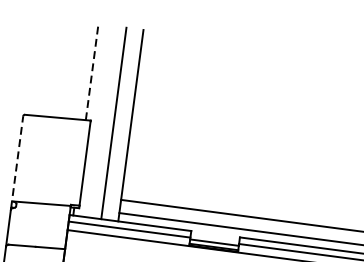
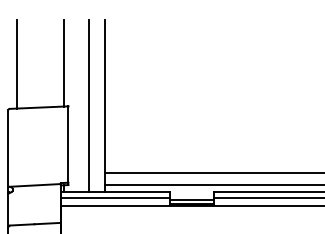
line: (40, 66) -> (17, 64), added
line: (92, 71) -> (64, 62), dashed -> solid
line: (17, 162) -> (8, 151), dashed -> solid

